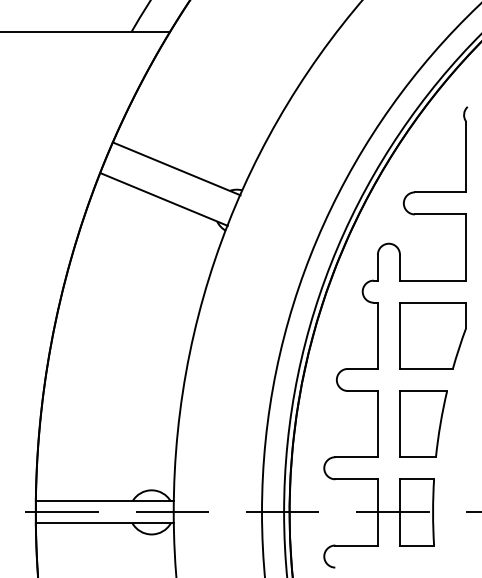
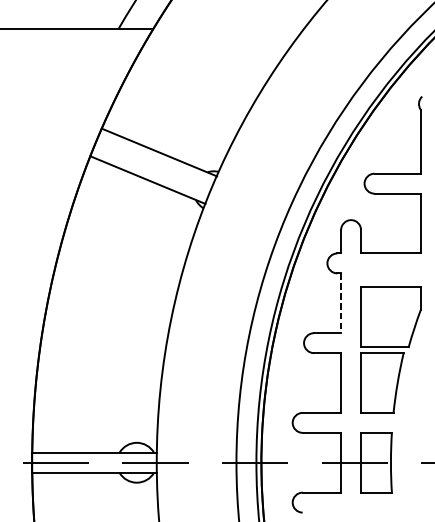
part: (432, 335) -> (390, 316), moved
line: (377, 336) -> (340, 303), solid -> dashed

